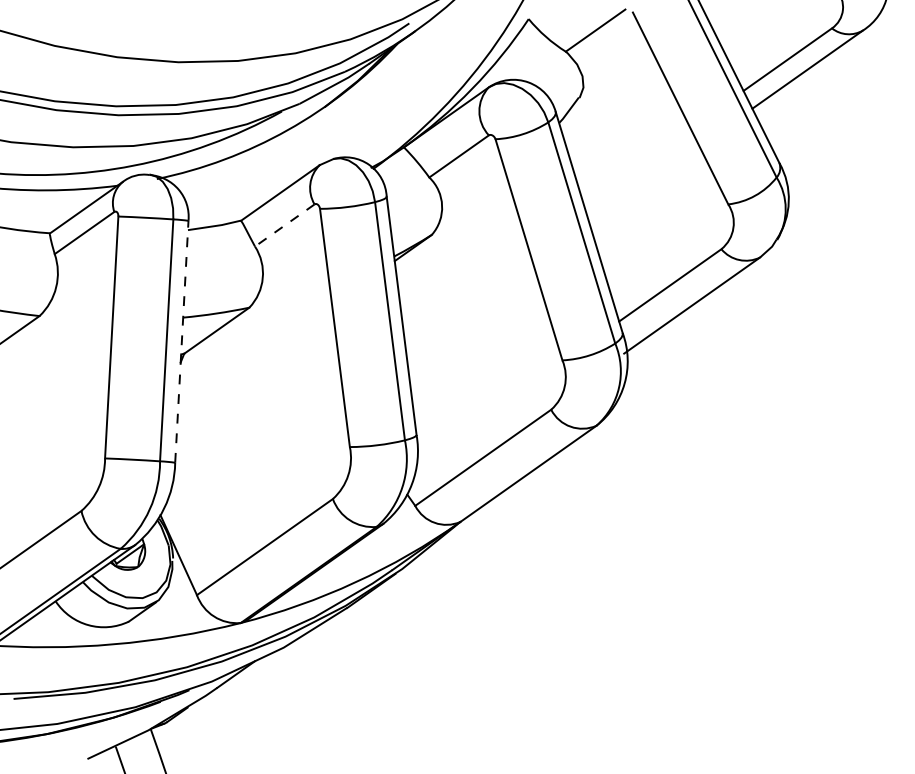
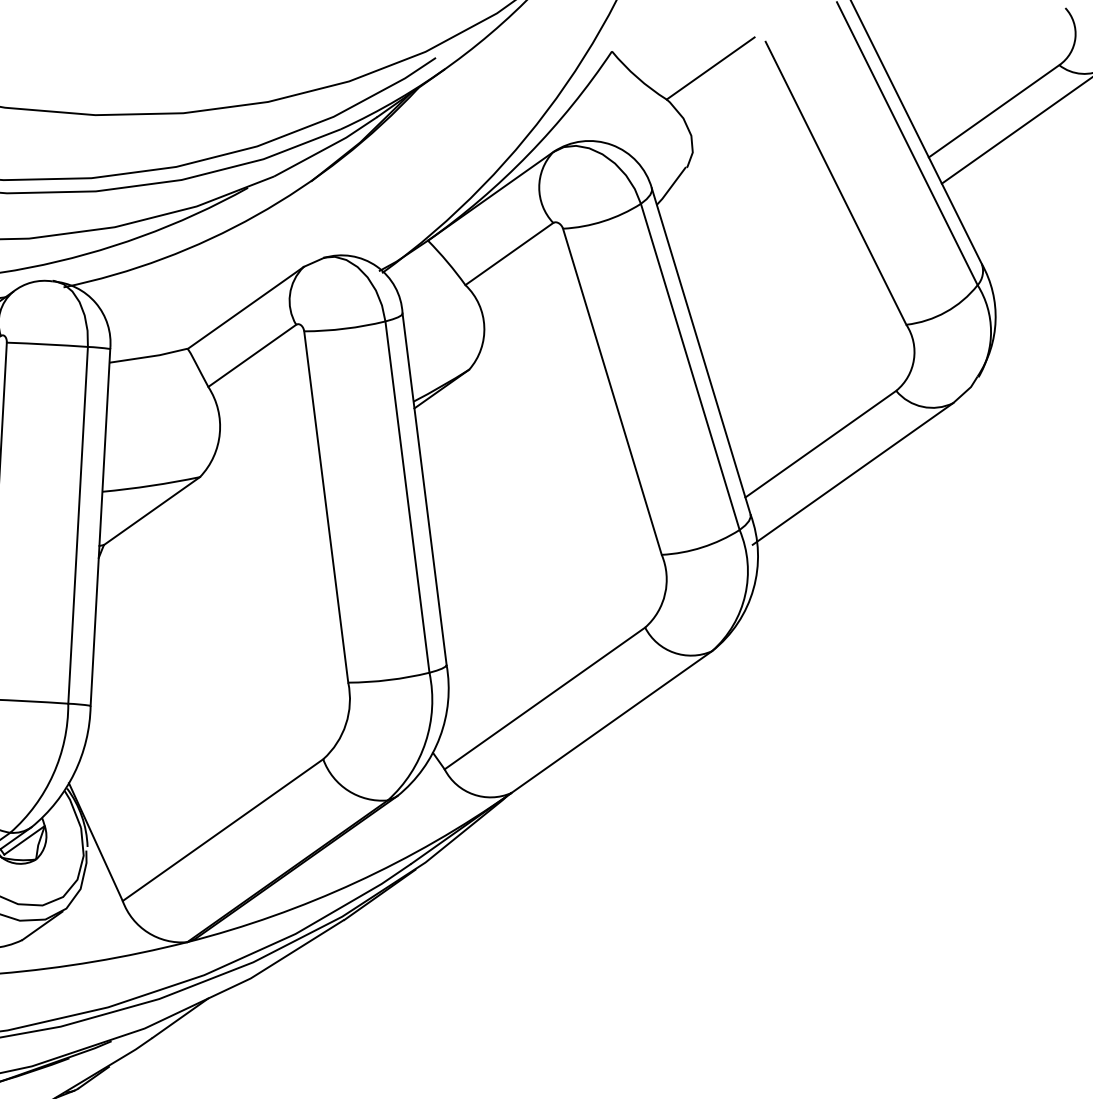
line: (284, 225) -> (251, 355), dashed -> solid
line: (181, 341) -> (99, 526), dashed -> solid

